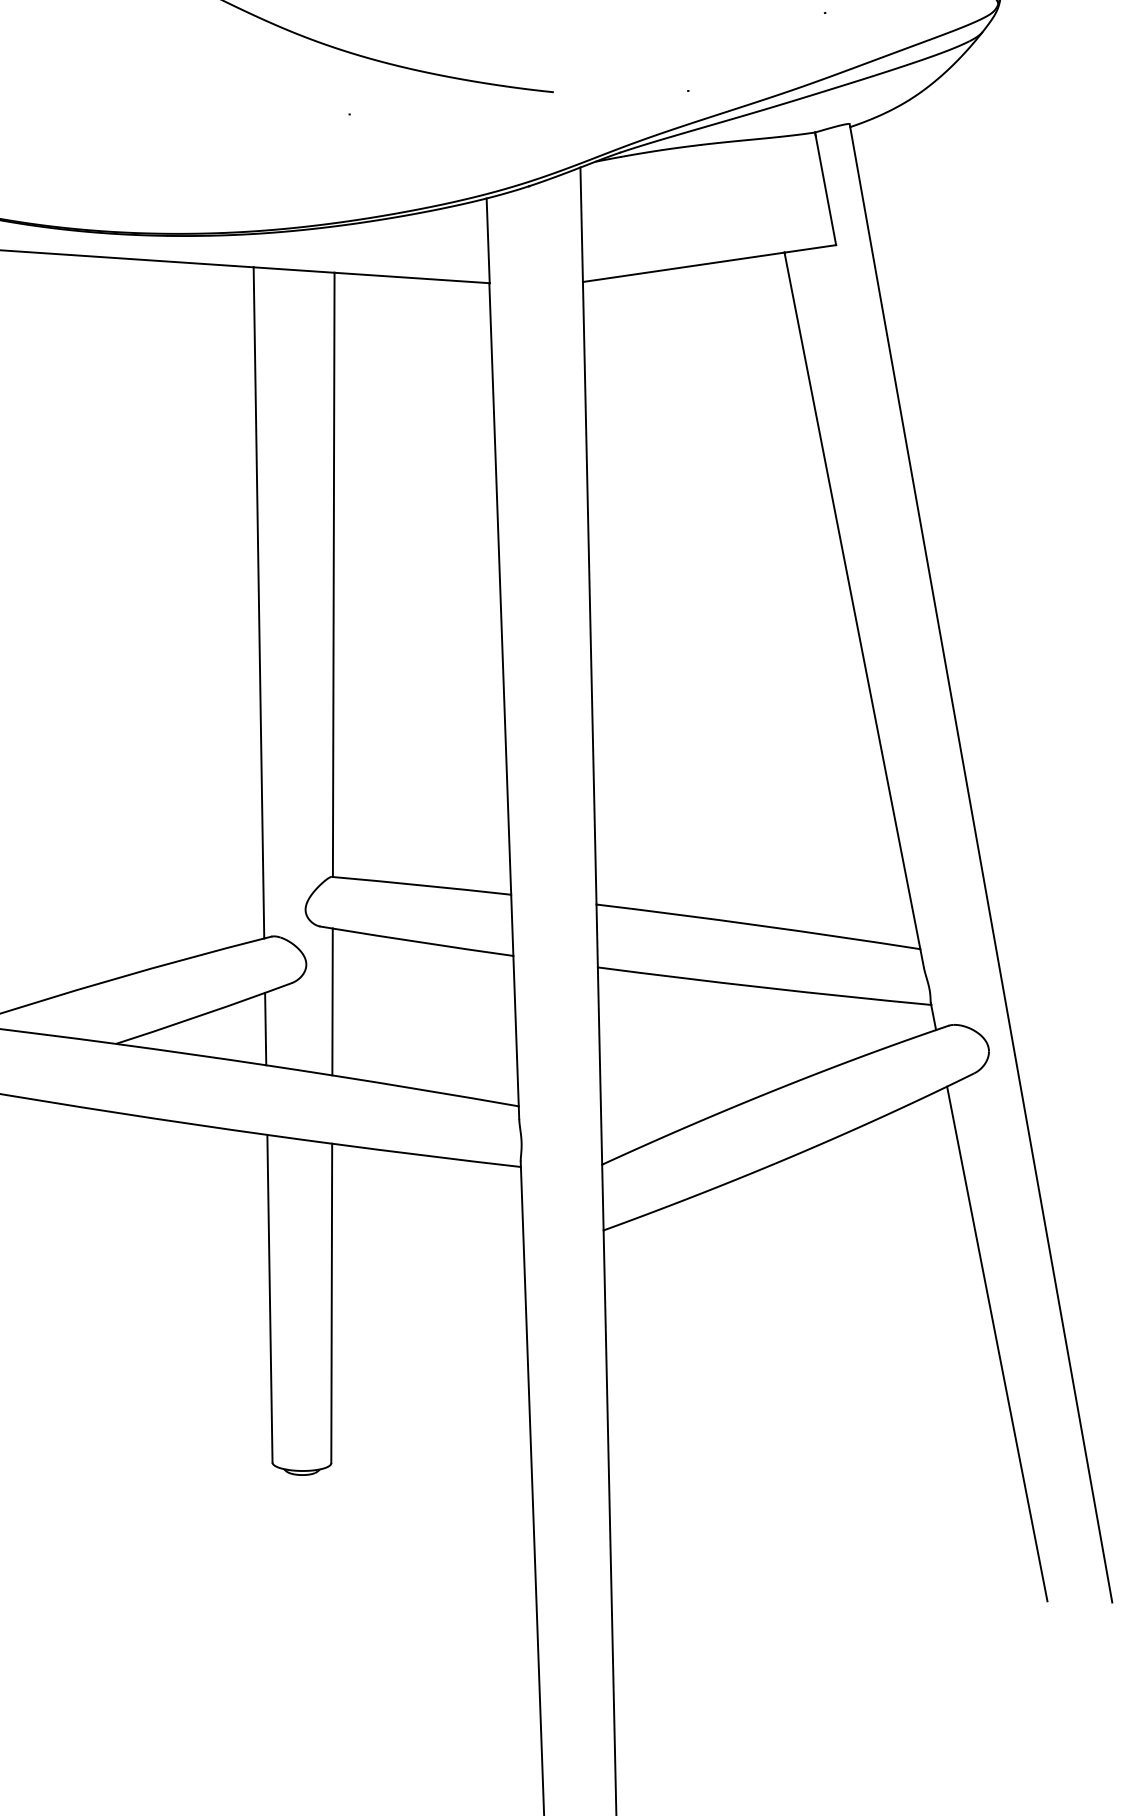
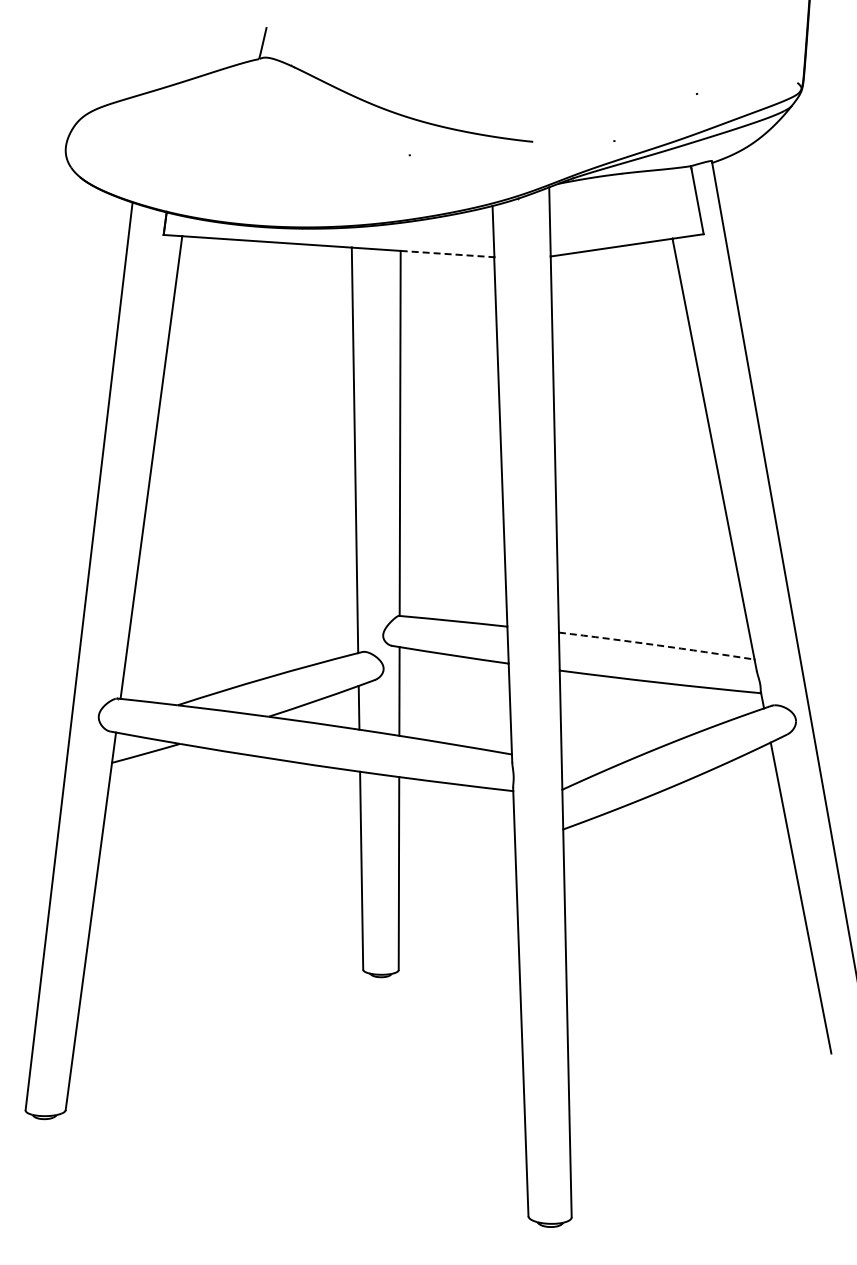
line: (412, 278) -> (447, 254), solid -> dashed
arc: (758, 925) -> (656, 645), solid -> dashed

